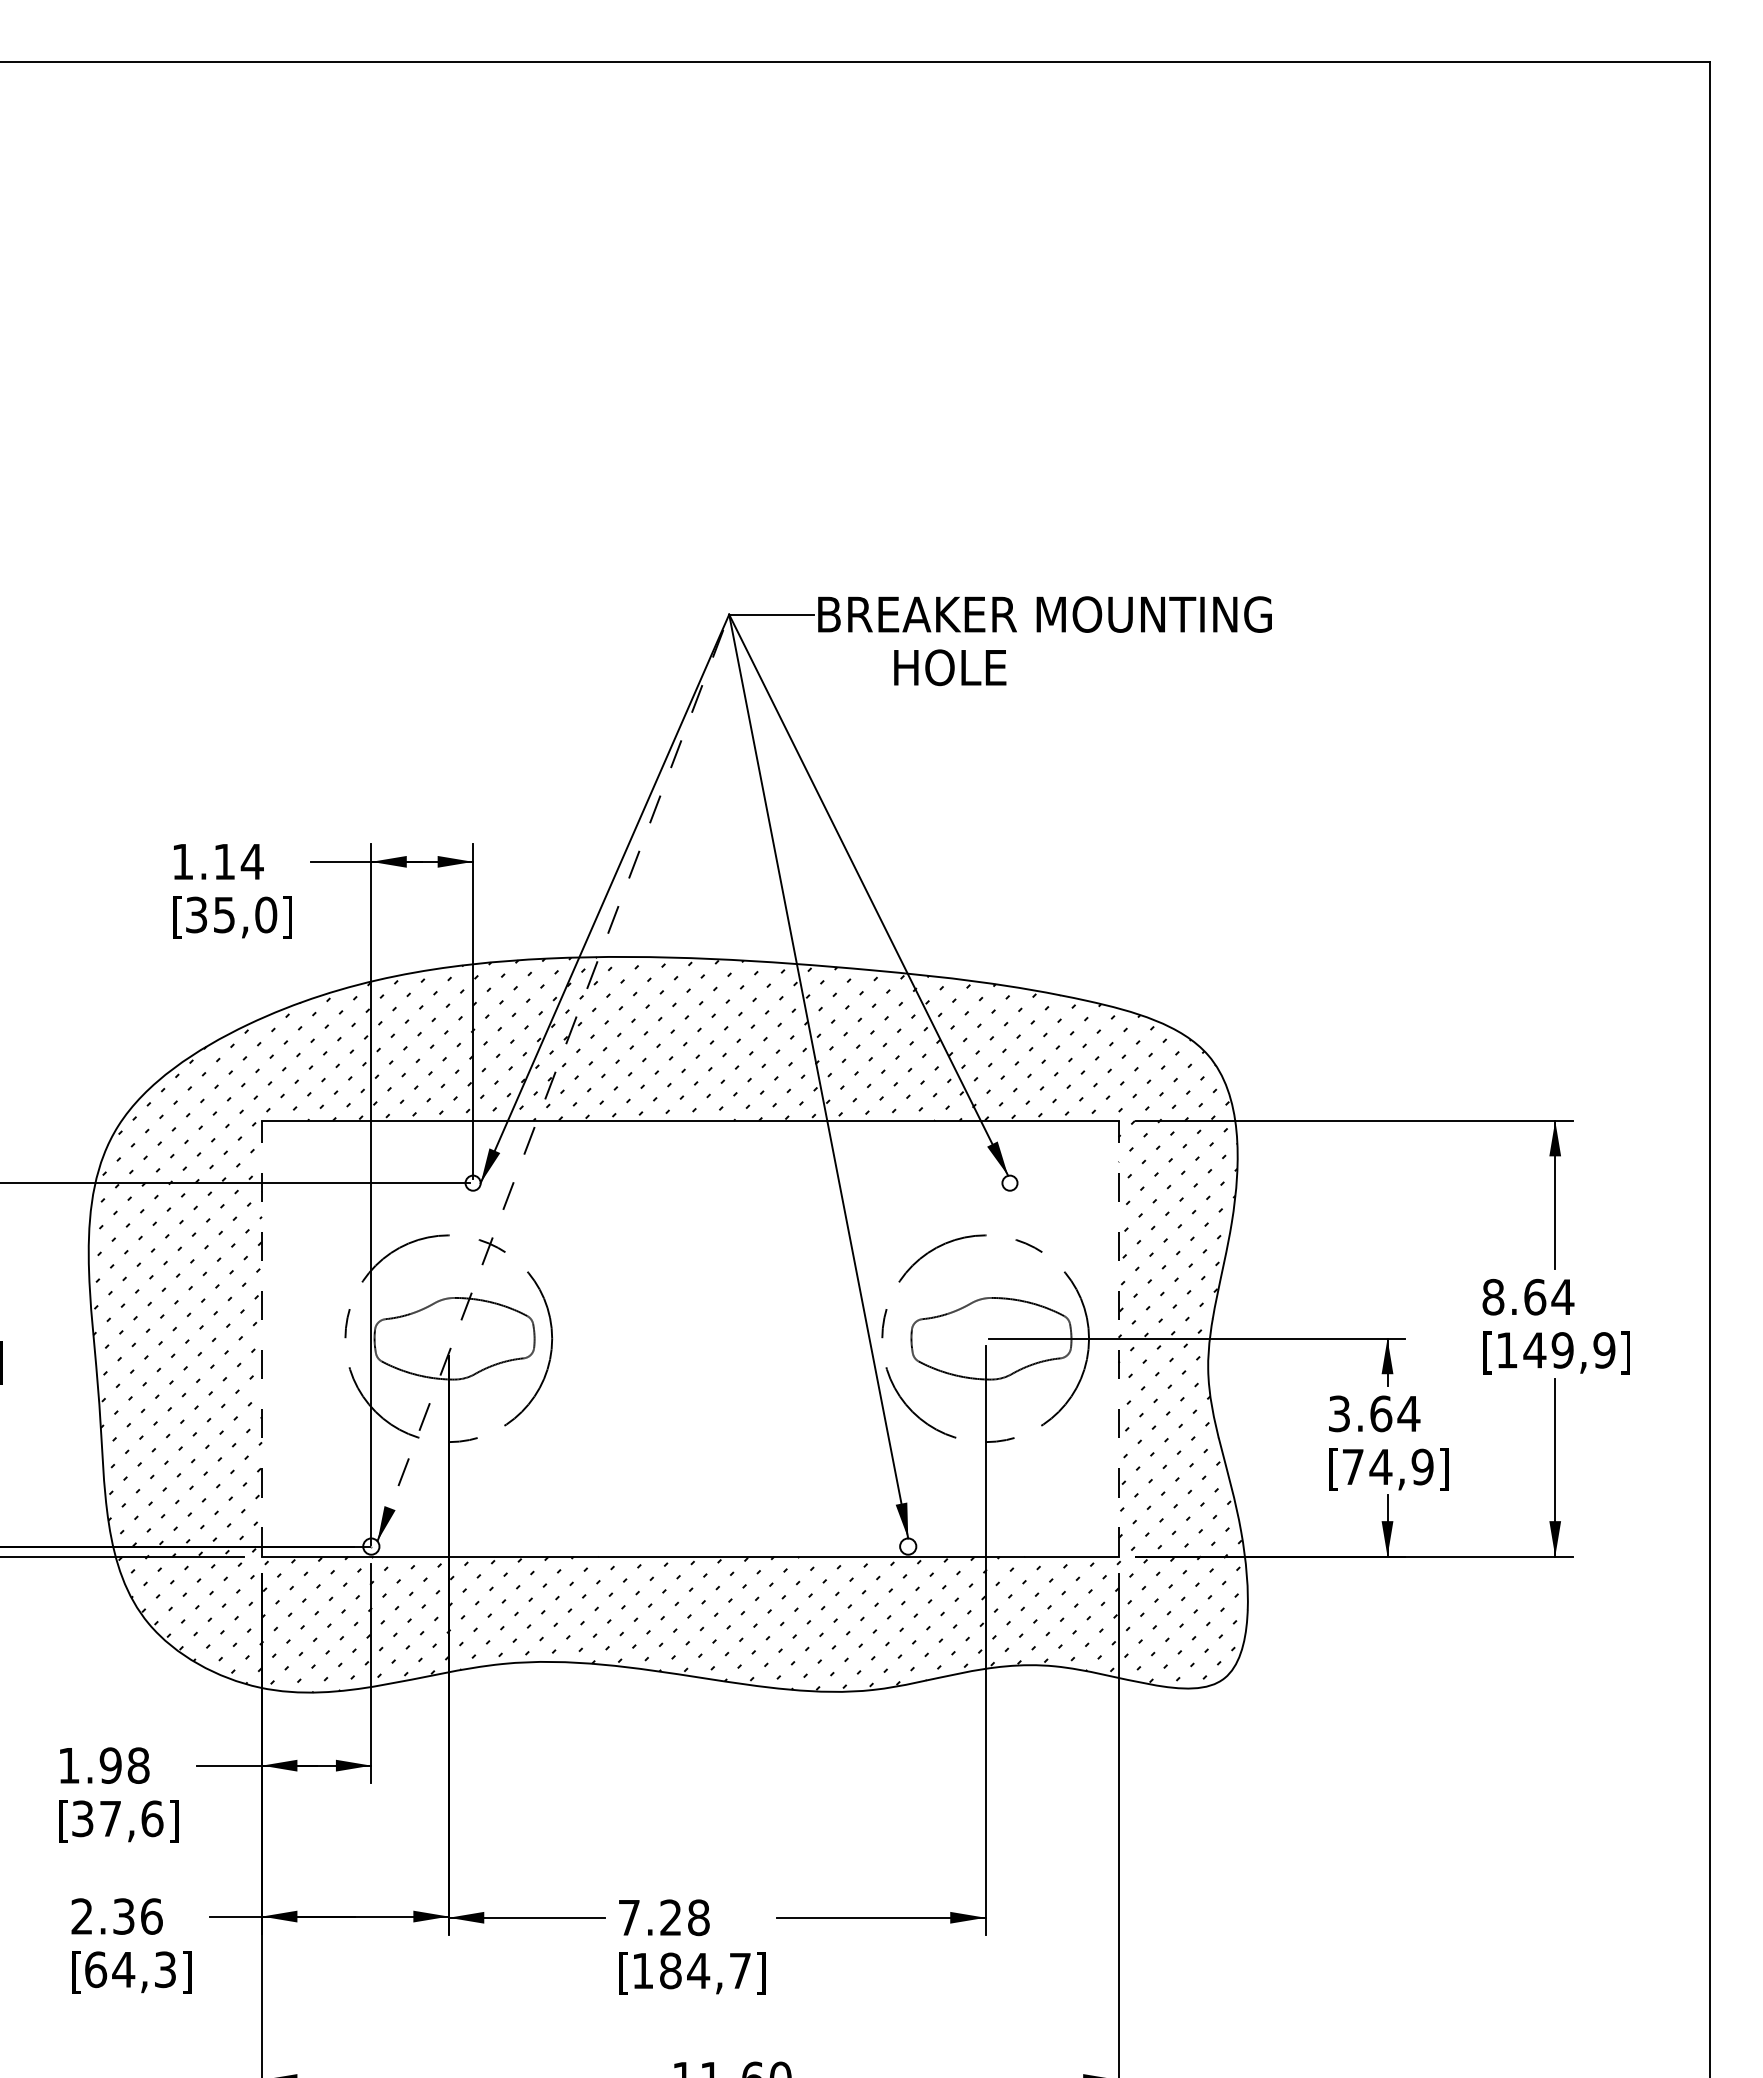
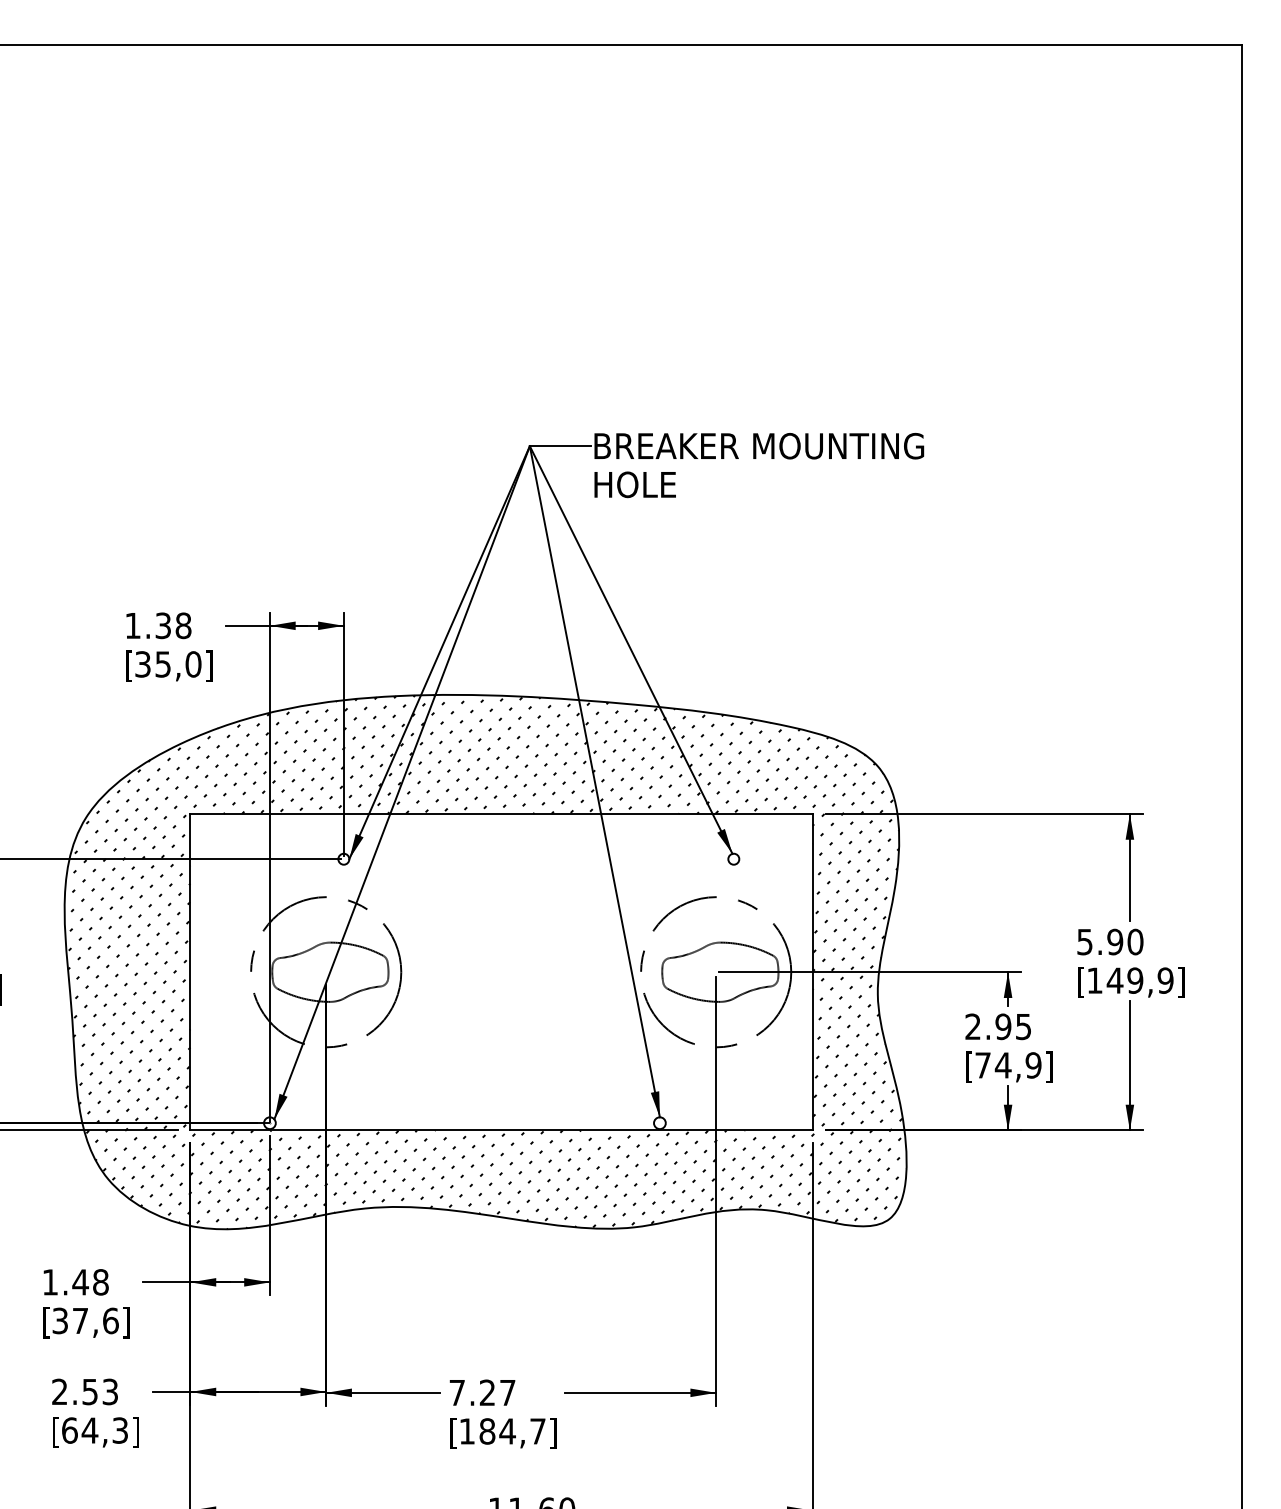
text: (950, 667) -> (635, 484), moved
text: (238, 861) -> (173, 625), 1.14 -> 1.38
line: (553, 1077) -> (402, 782), dashed -> solid
text: (1528, 1296) -> (1110, 941), 8.64 -> 5.90
line: (261, 1338) -> (190, 972), dashed -> solid
line: (1118, 1338) -> (812, 972), dashed -> solid
text: (1374, 1413) -> (998, 1026), 3.64 -> 2.95
text: (110, 1765) -> (80, 1282), 1.98 -> 1.48
text: (137, 1916) -> (100, 1391), 2.36 -> 2.53
text: (698, 1917) -> (507, 1392), 7.28 -> 7.27

